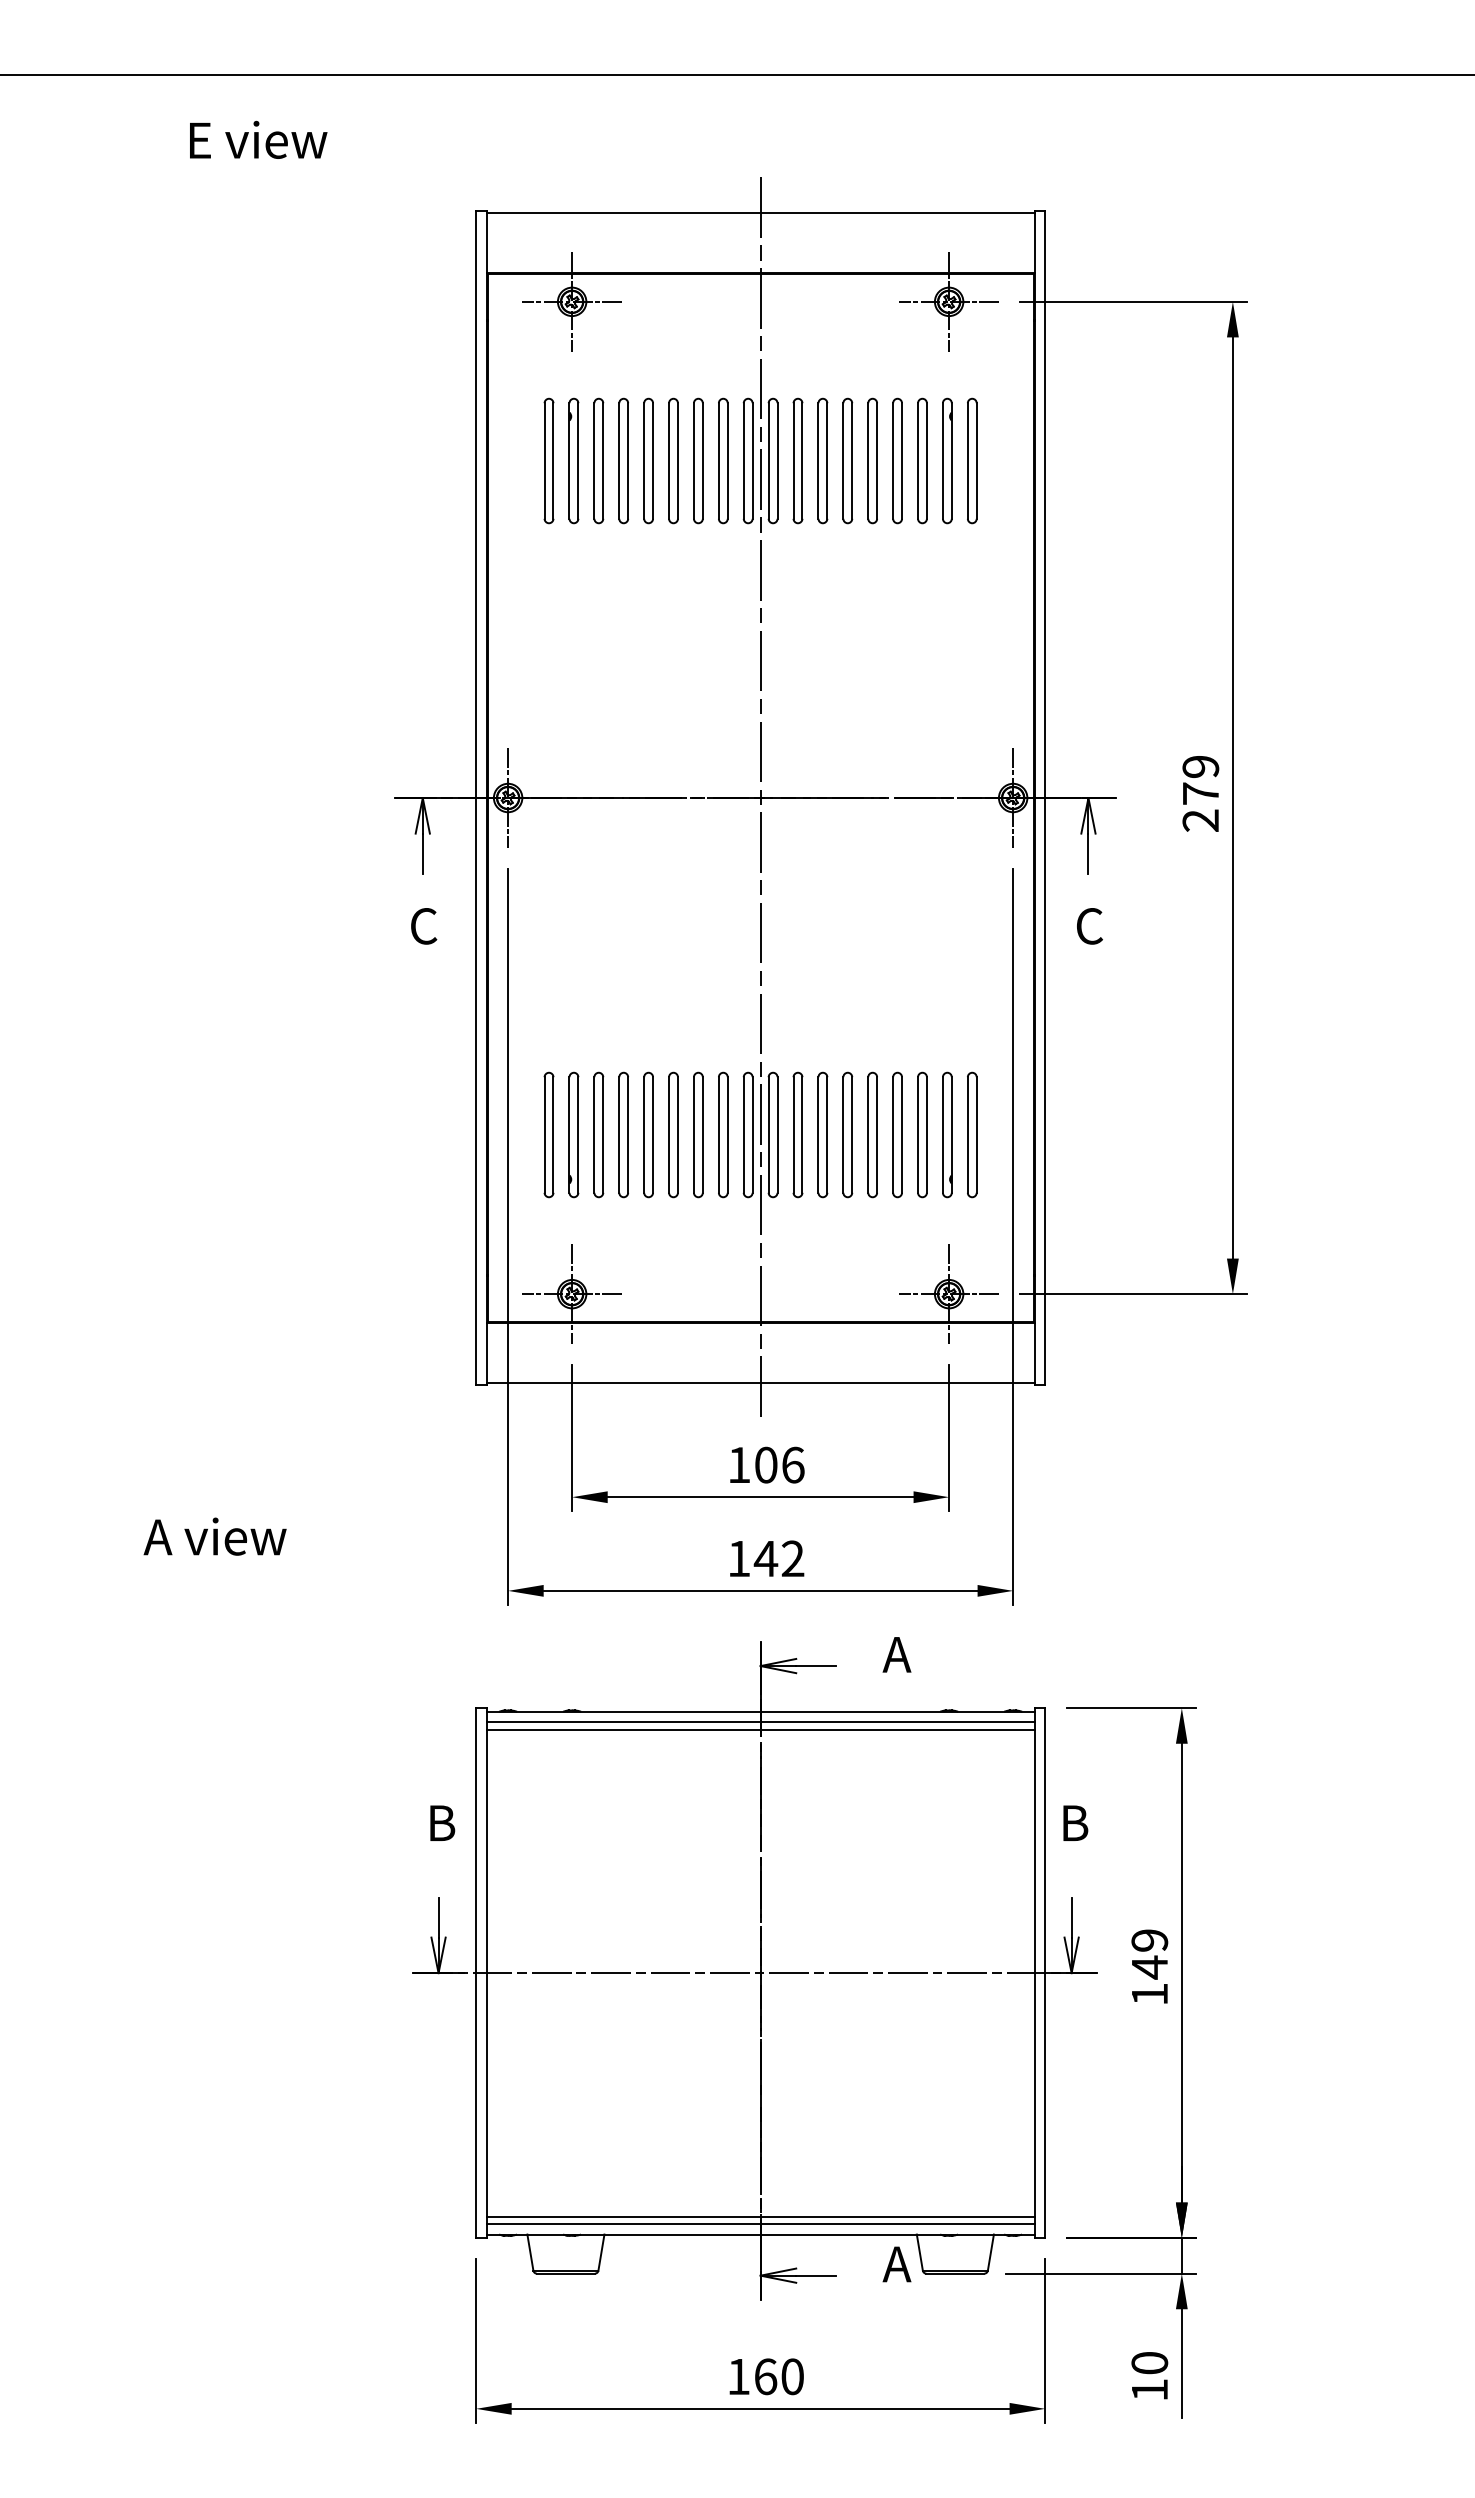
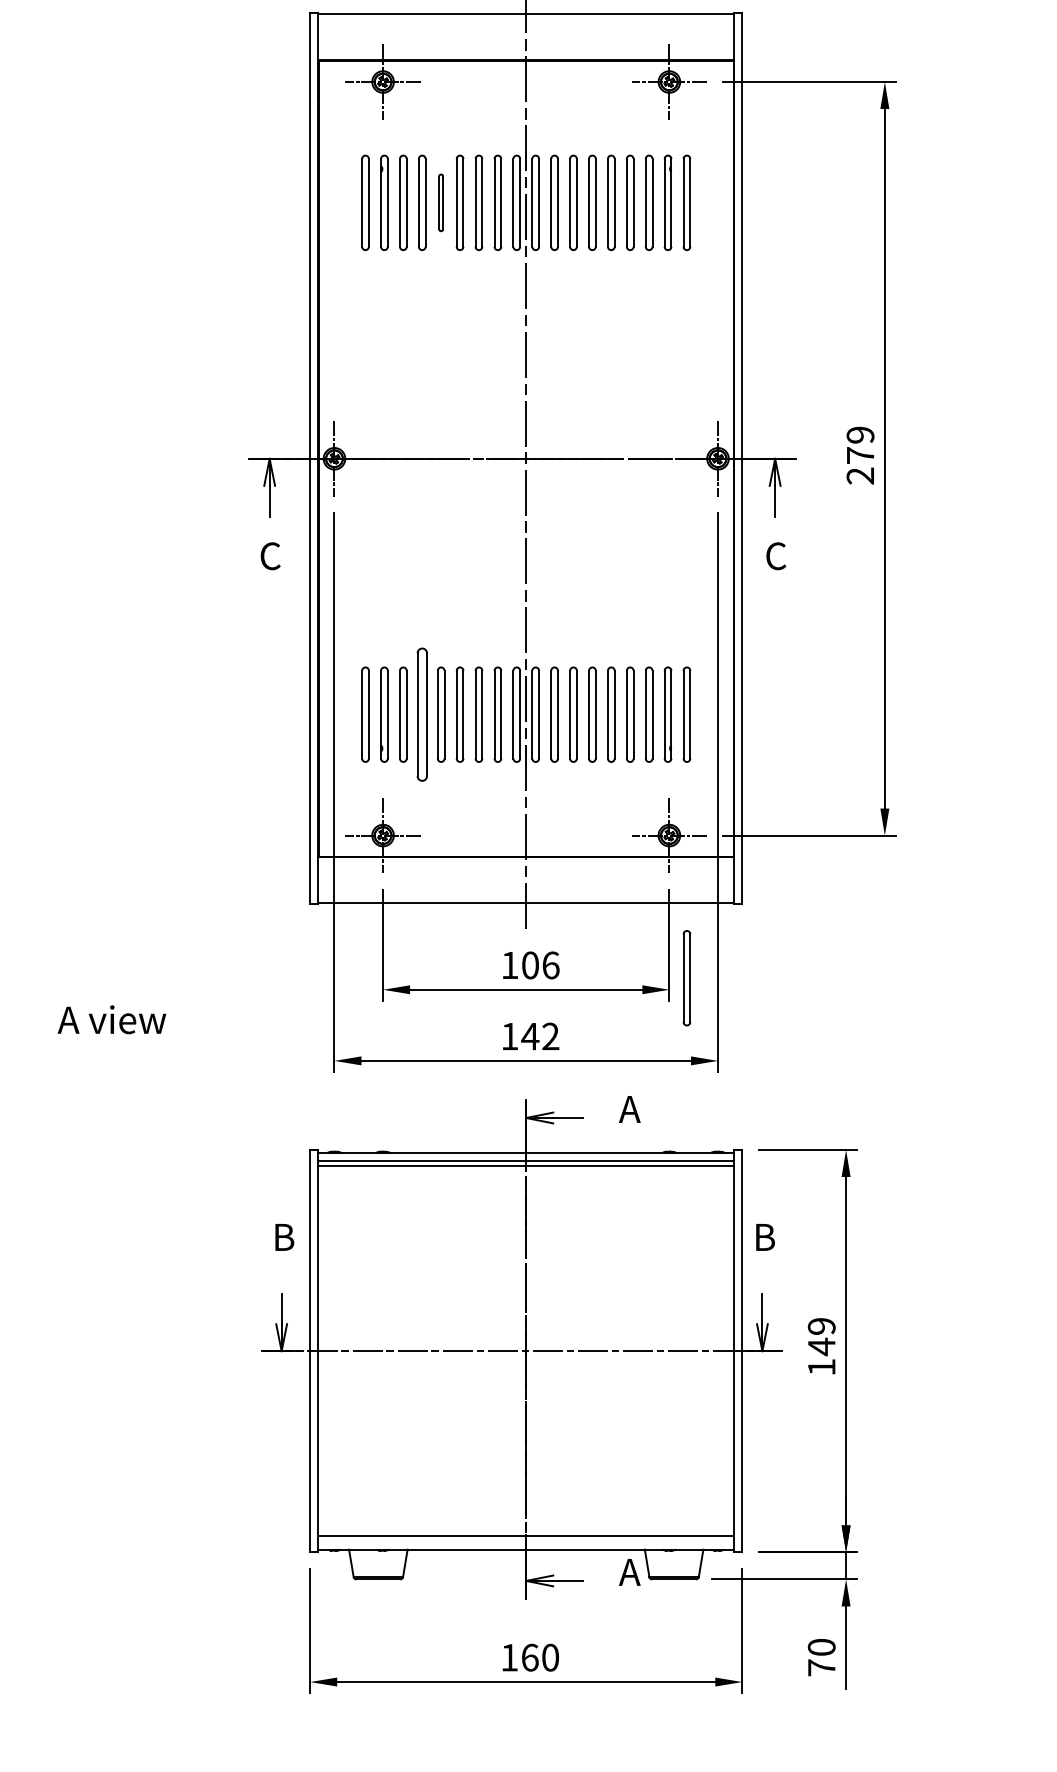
part: (648, 460) -> (441, 202), size x0.6
part: (623, 1134) -> (422, 714), size x1.4
part: (972, 1481) -> (687, 977), added
line: (760, 2223) -> (526, 1541), removed
text: (1149, 2389) -> (821, 1667), 10 -> 70

